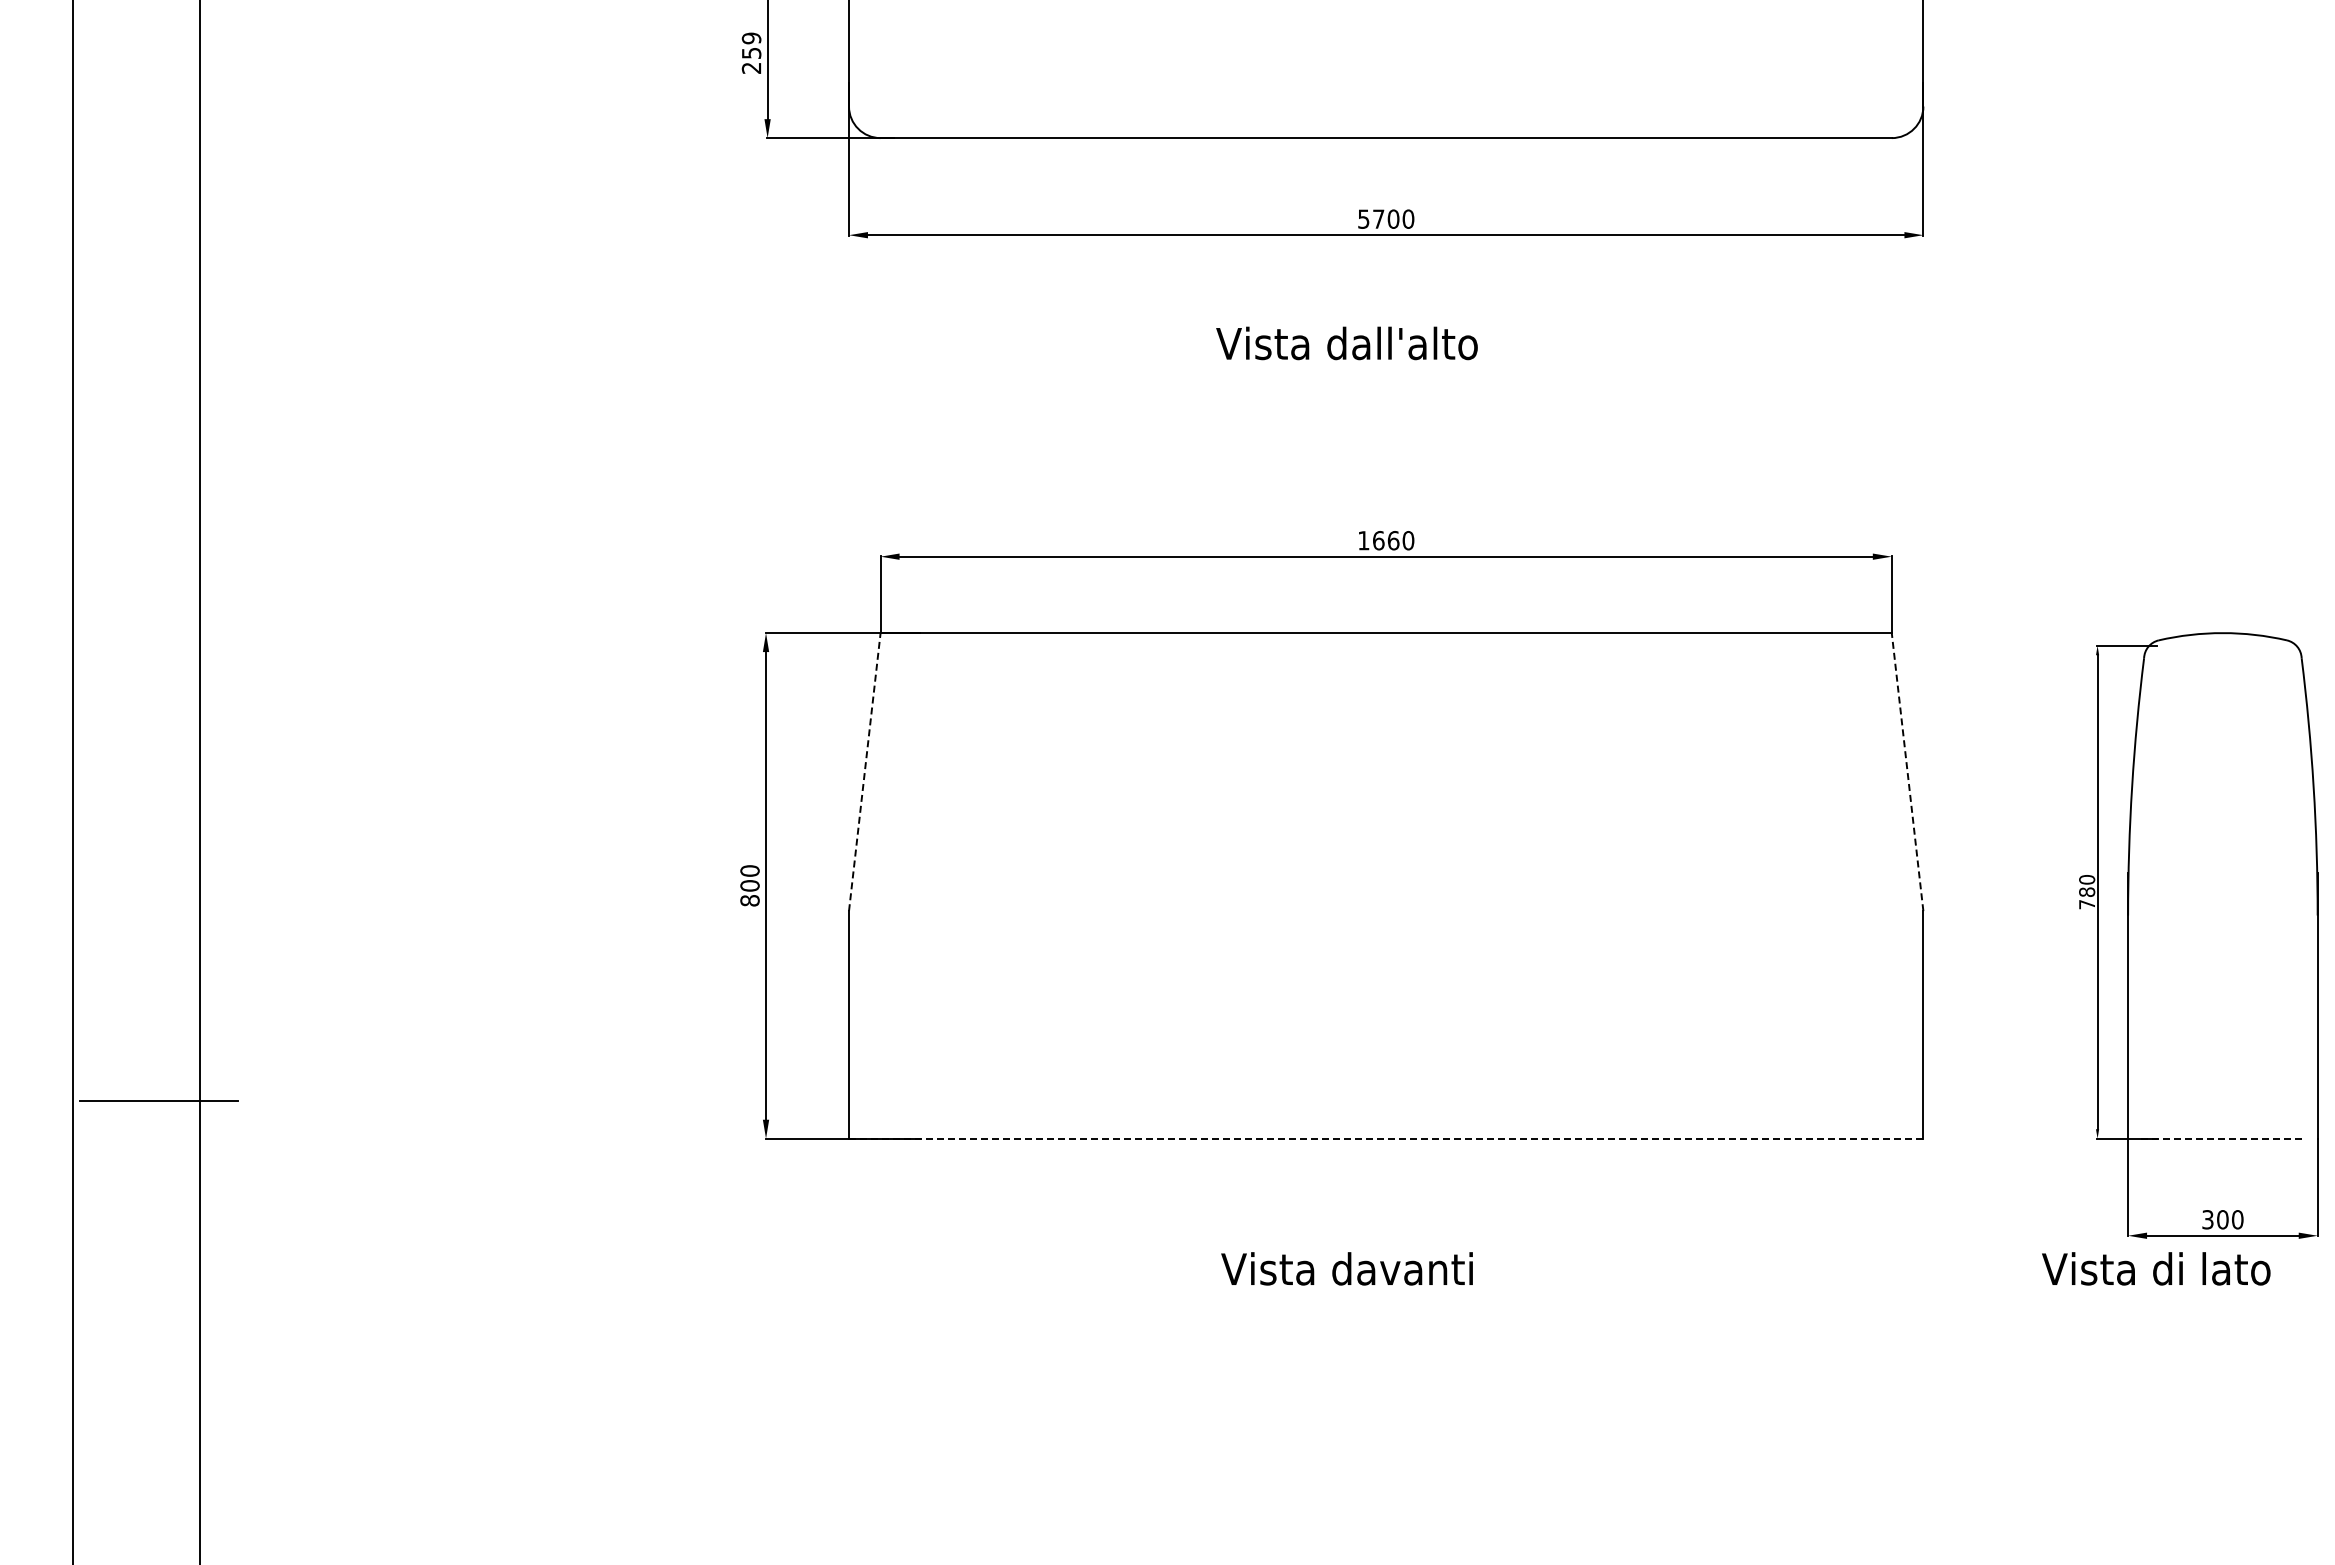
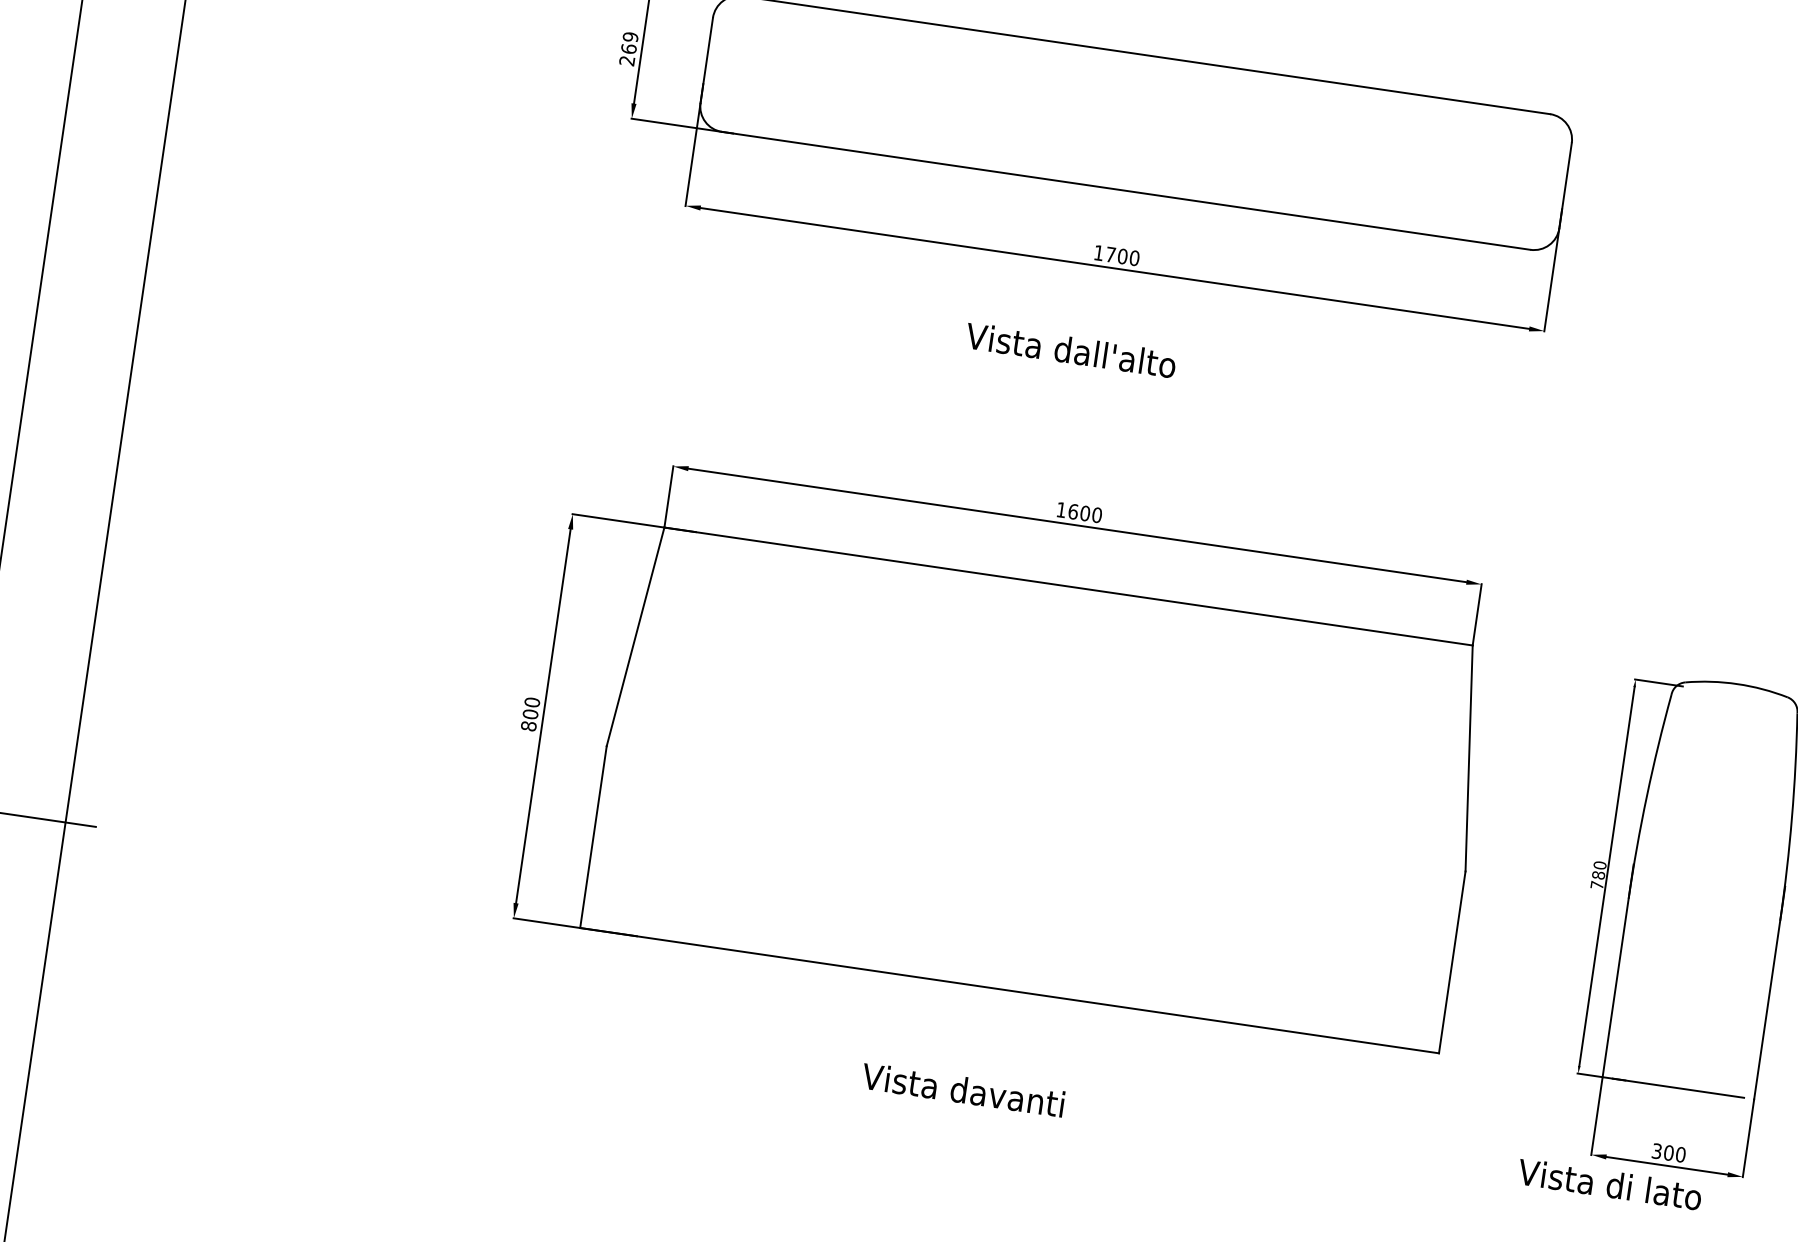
text: (751, 53) -> (628, 49), 259 -> 269
text: (1363, 218) -> (1098, 252), 5700 -> 1700
text: (1393, 540) -> (1085, 513), 1660 -> 1600
line: (864, 772) -> (635, 637), dashed -> solid
line: (1907, 772) -> (1469, 758), dashed -> solid
line: (1386, 1138) -> (1009, 990), dashed -> solid
line: (2223, 1138) -> (1678, 1088), dashed -> solid

